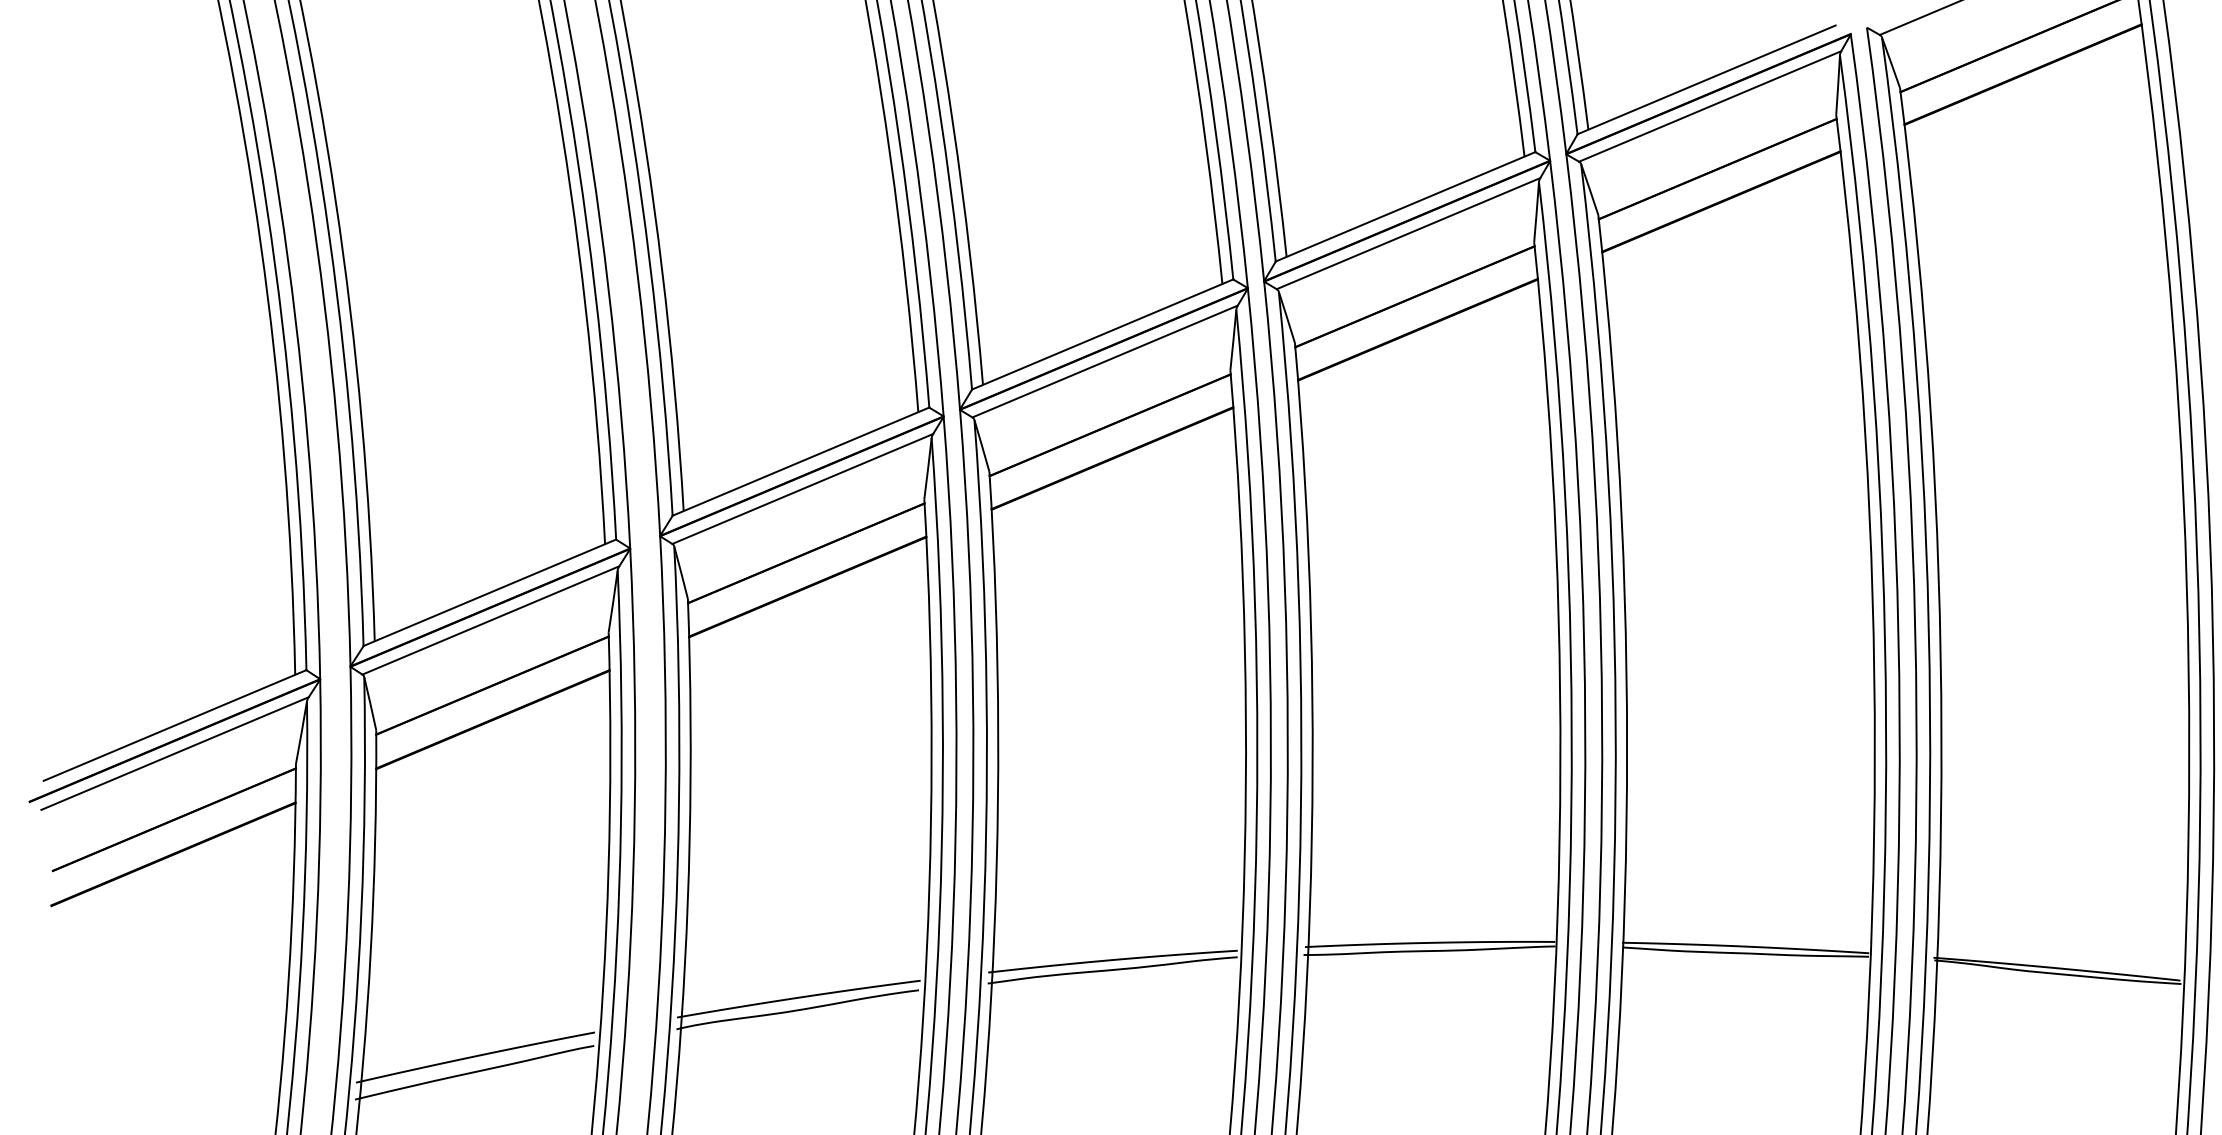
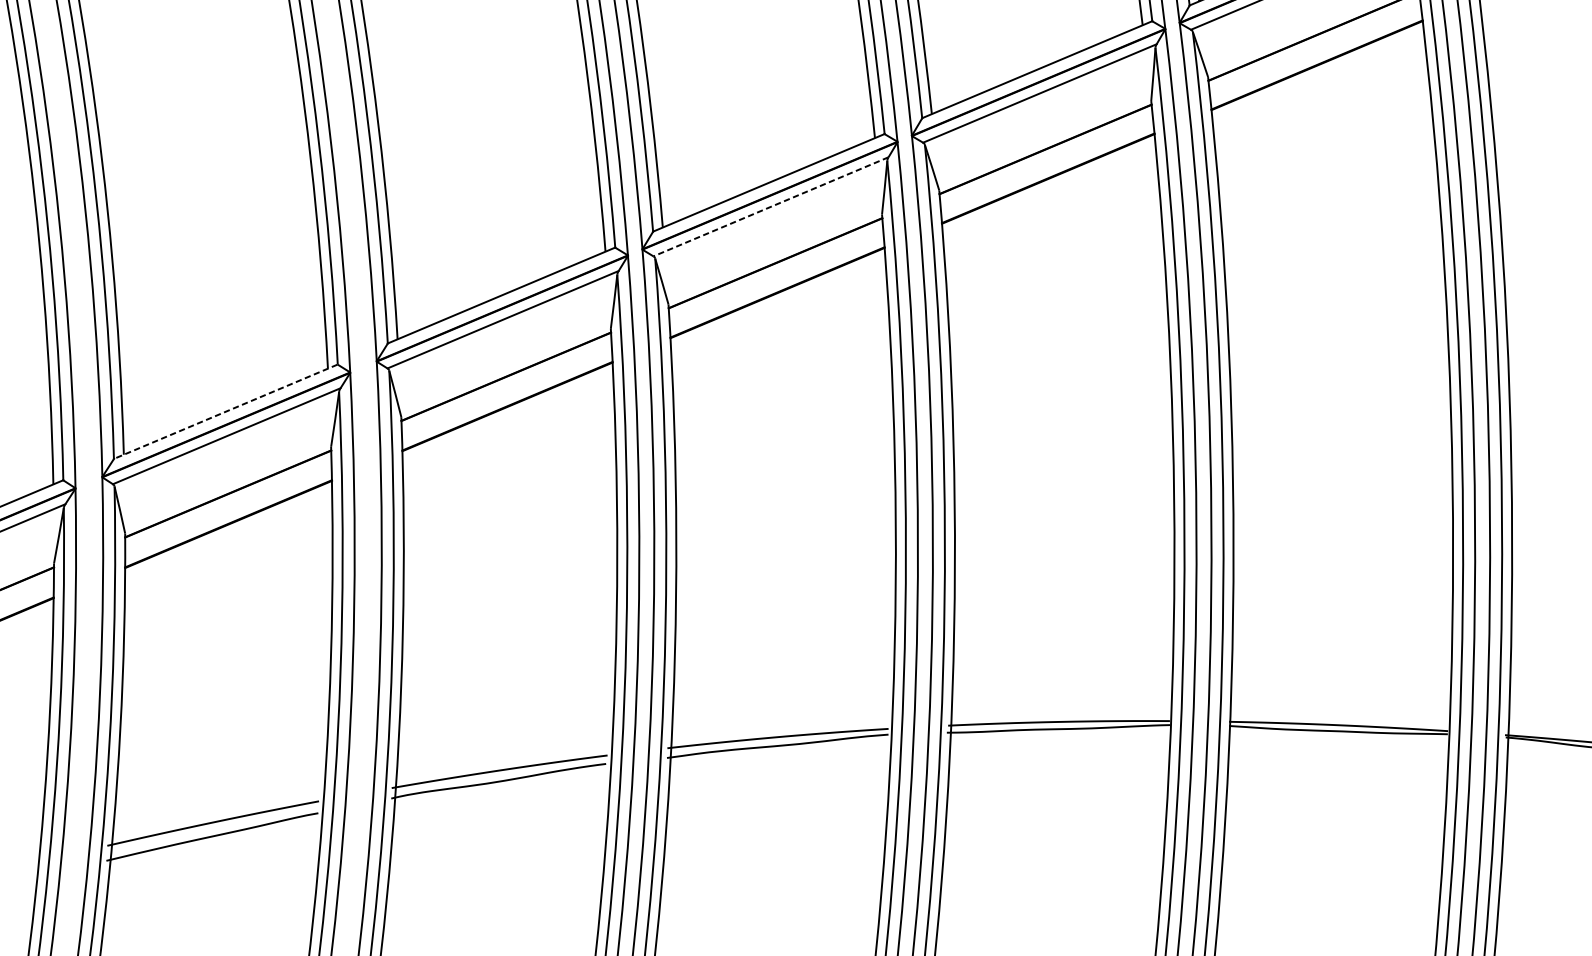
line: (1105, 361) -> (771, 206), solid -> dashed
line: (489, 592) -> (225, 411), solid -> dashed

